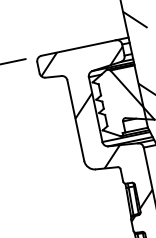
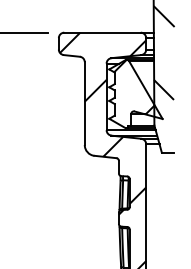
hatch: (120, 93) -> (134, 86), added

